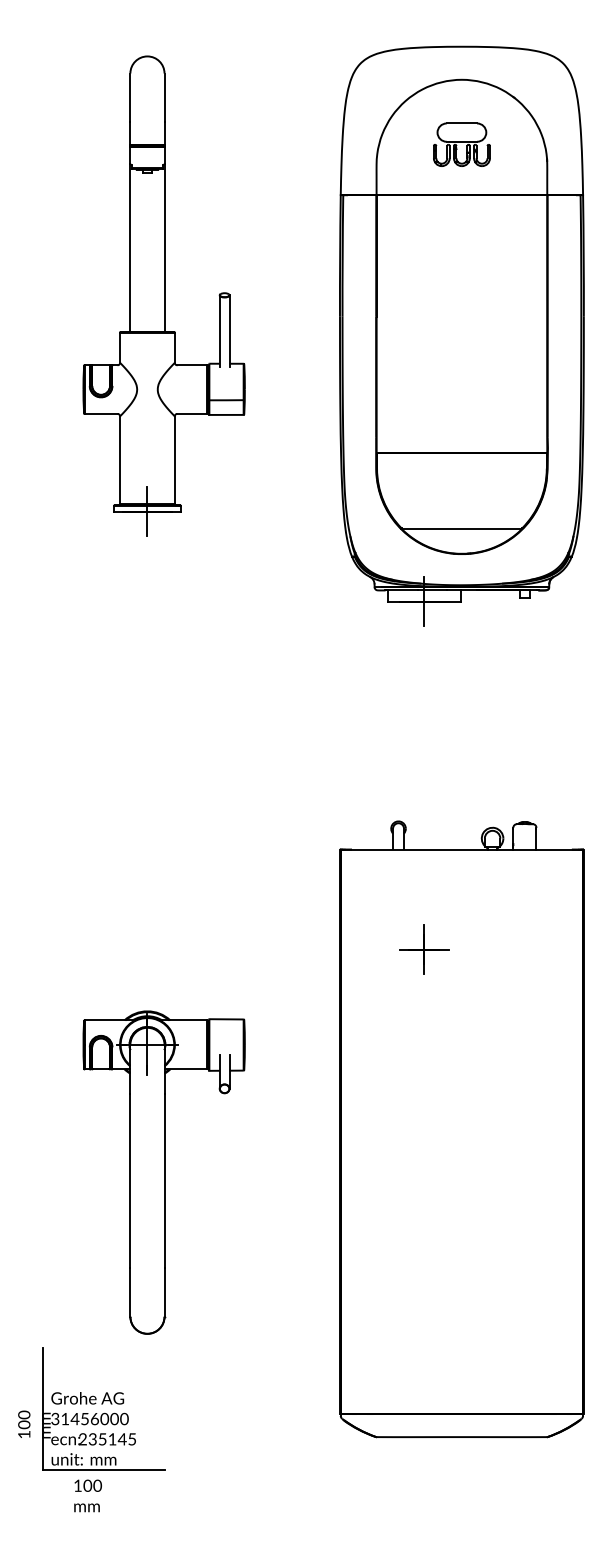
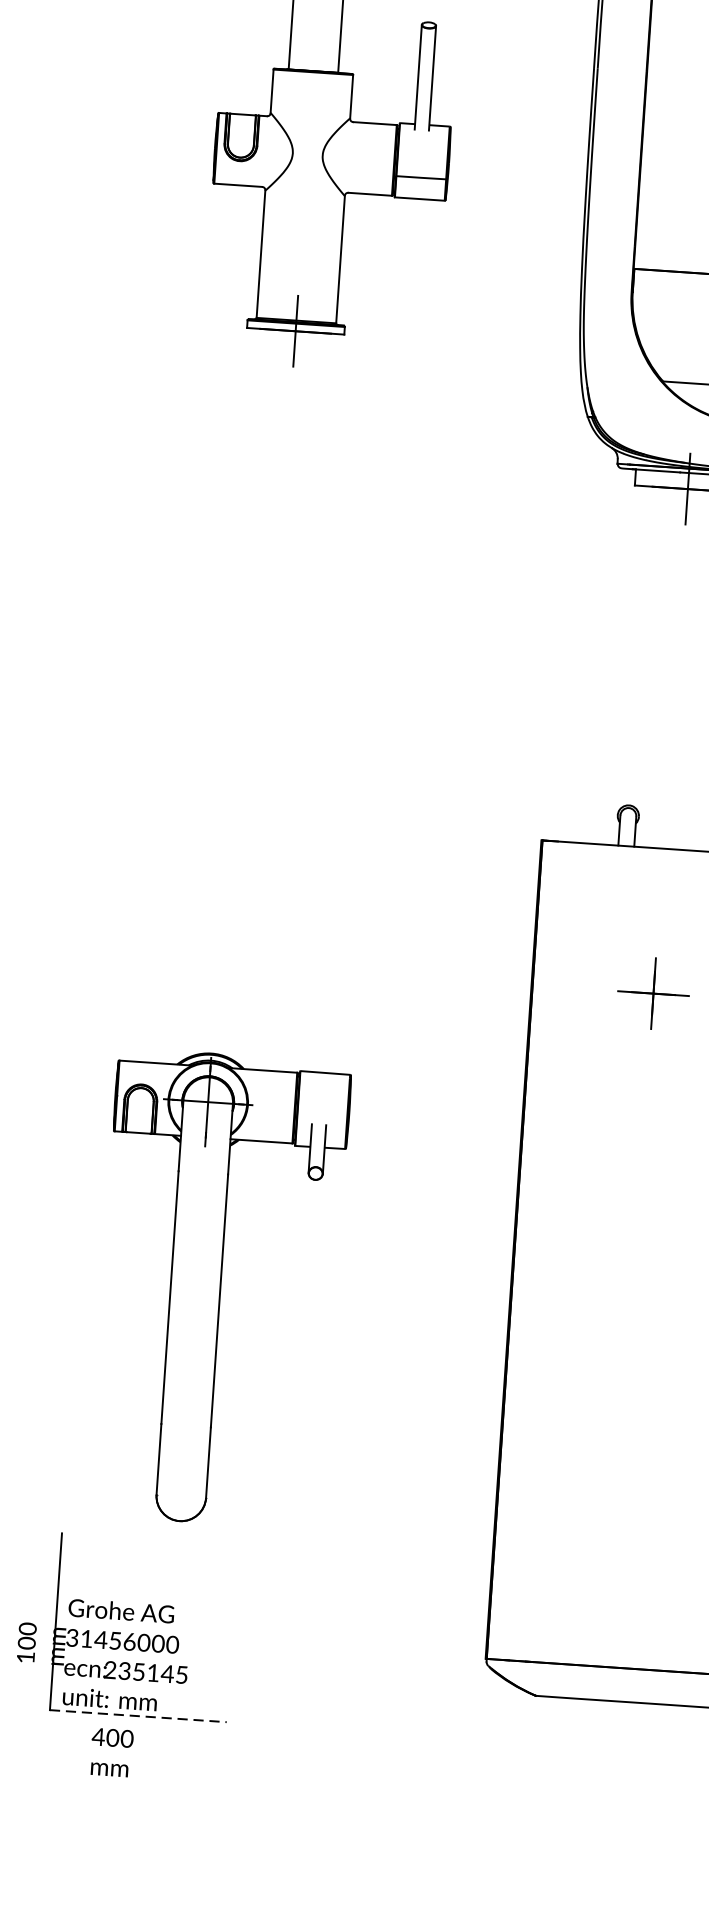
part: (163, 1172) -> (218, 1288), moved
line: (104, 1469) -> (138, 1715), solid -> dashed
text: (77, 1485) -> (97, 1736), 100 -> 400

